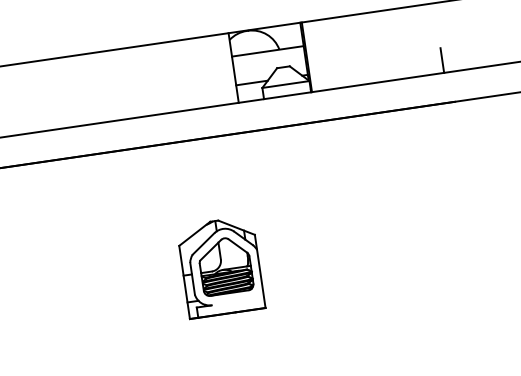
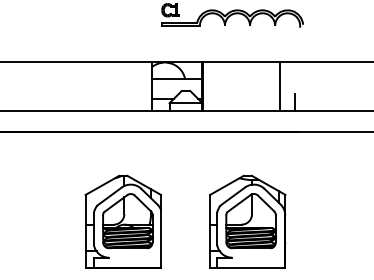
line: (417, 40) -> (280, 86), added
part: (398, 241) -> (247, 221), added
part: (221, 266) -> (123, 221), size x1.43

